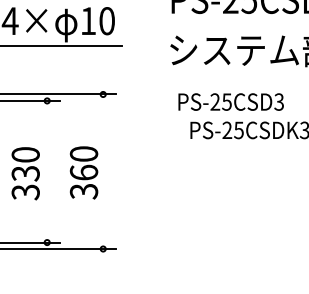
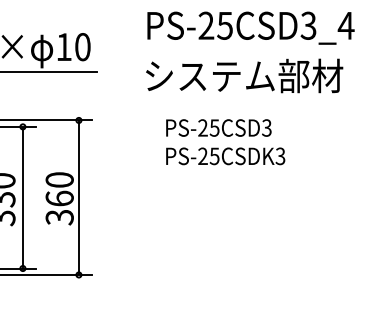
text: (230, 101) -> (218, 127), moved
line: (46, 171) -> (22, 197), added
line: (102, 171) -> (78, 197), added

